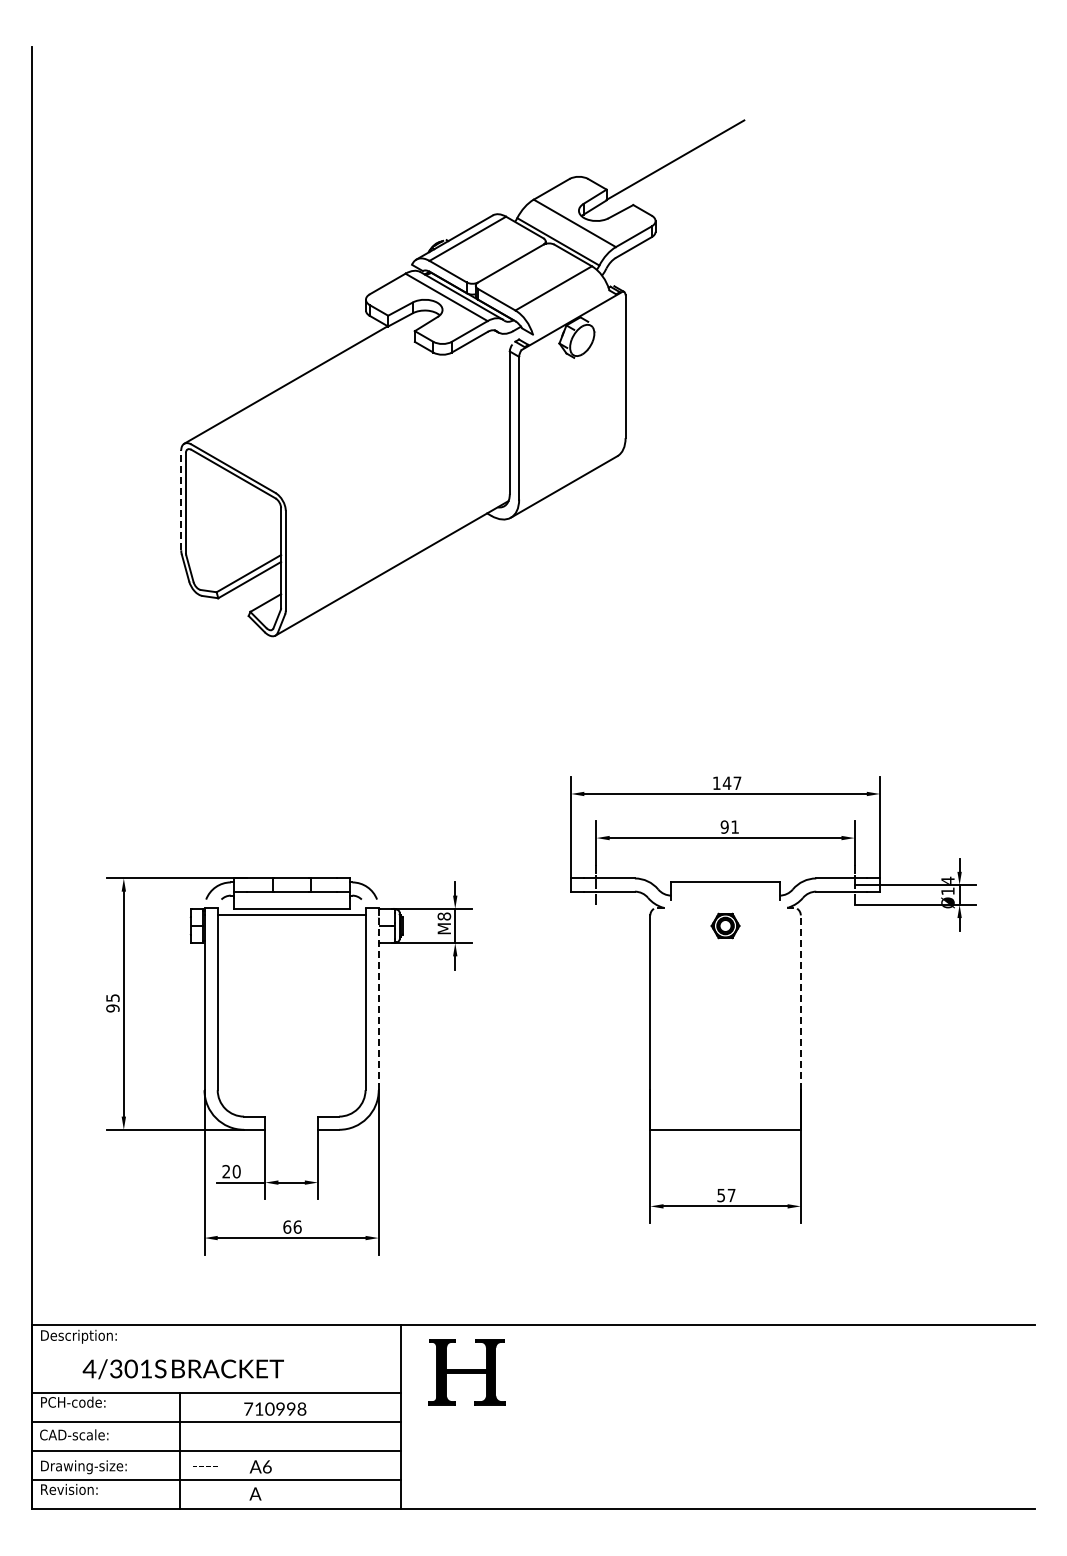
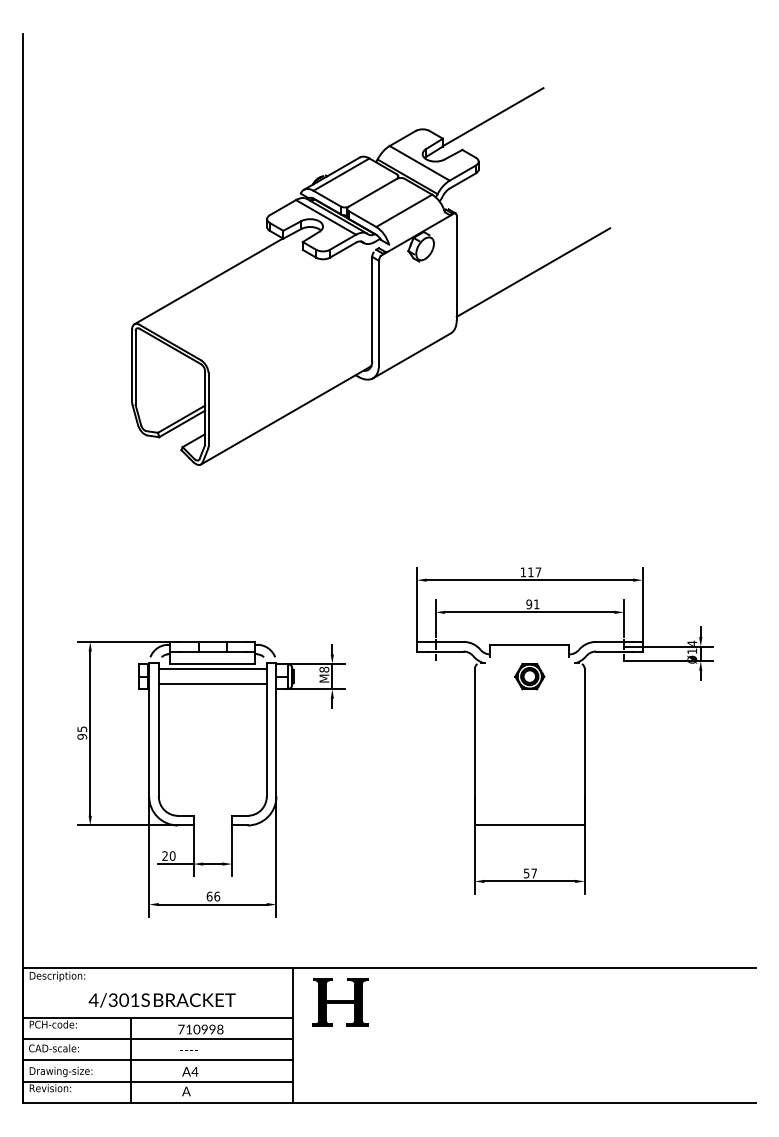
line: (730, 372) -> (533, 272), added
line: (181, 500) -> (132, 365), dashed -> solid
text: (726, 782) -> (530, 571), 147 -> 117
part: (725, 925) -> (529, 676), size x1.43
line: (291, 936) -> (212, 684), added
line: (378, 1002) -> (276, 732), dashed -> solid
line: (800, 1002) -> (584, 732), dashed -> solid
text: (182, 1369) -> (161, 1000), moved
text: (205, 1466) -> (189, 1050), moved
text: (267, 1466) -> (195, 1071), A6 -> A4

